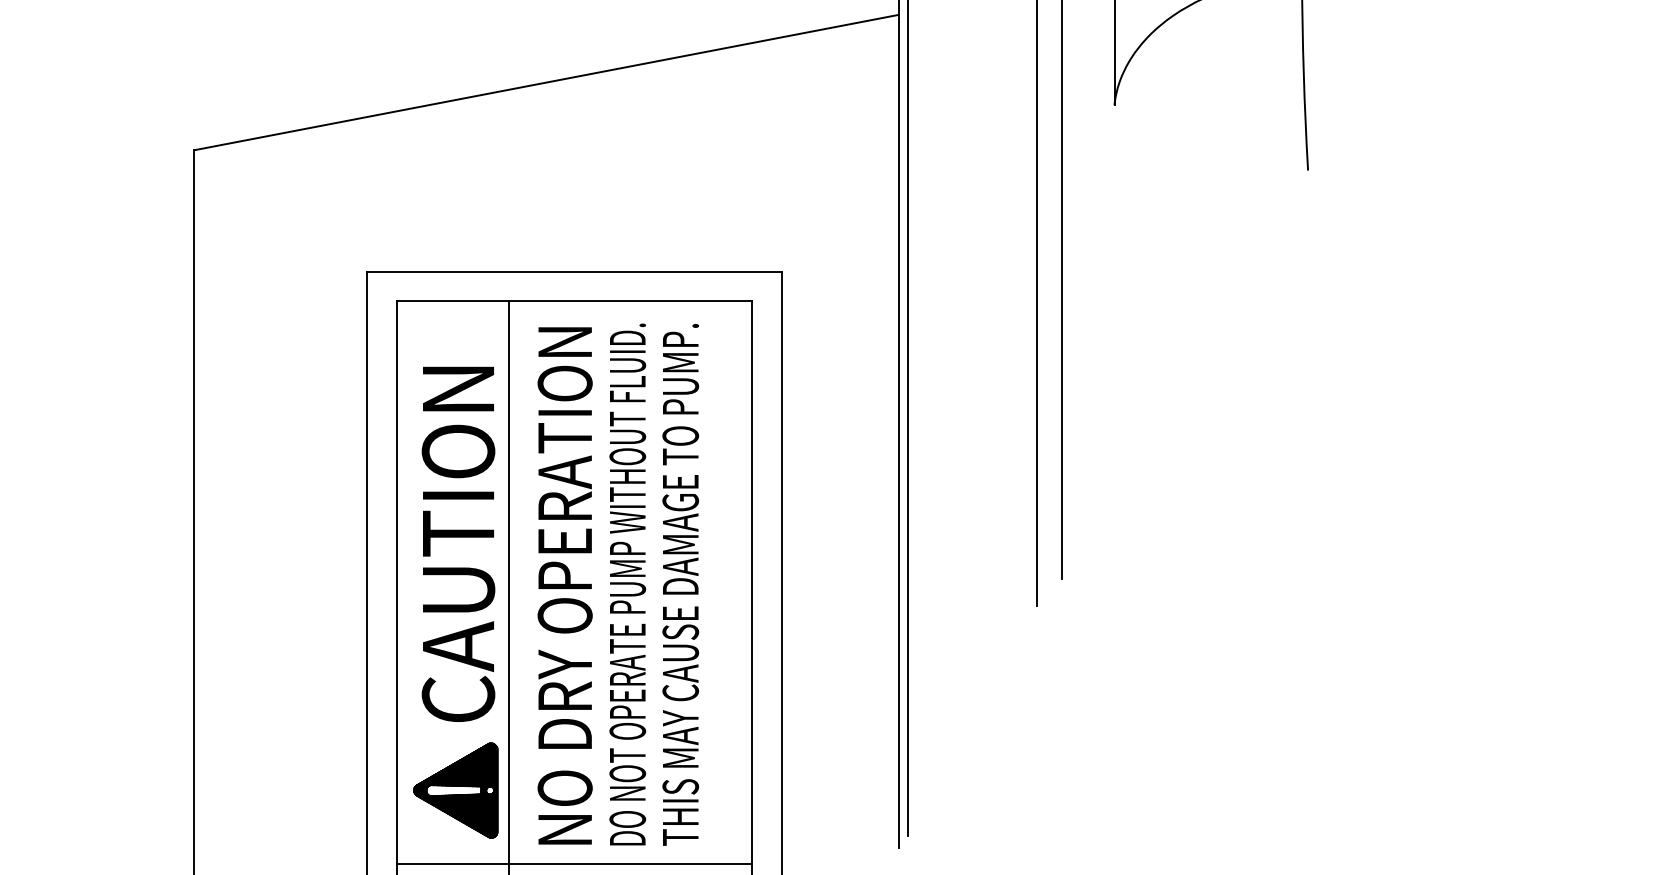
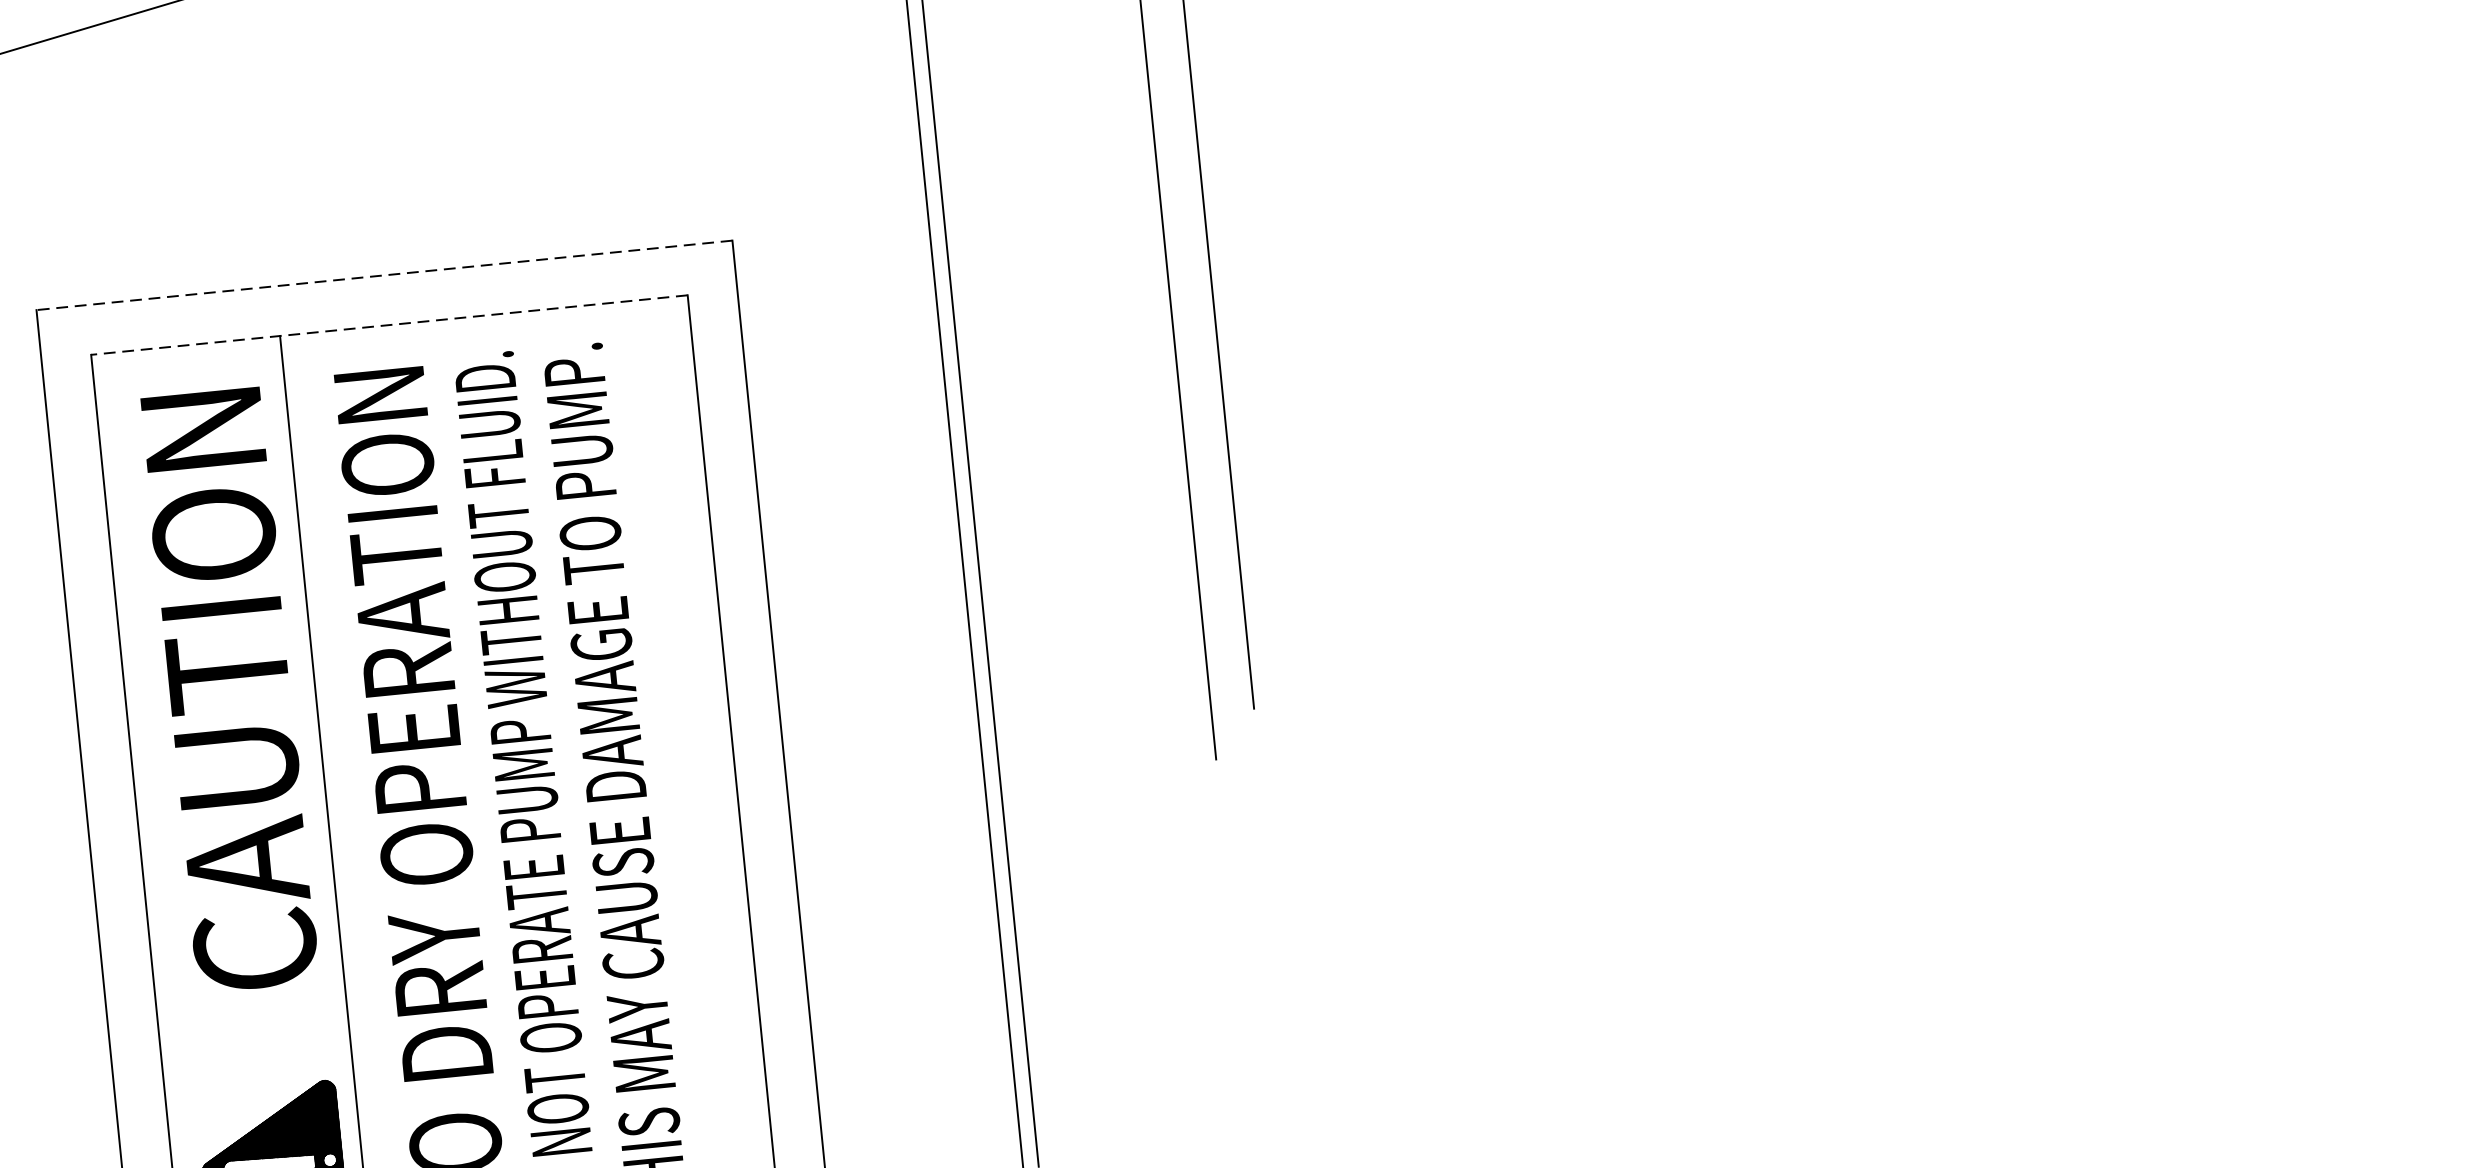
line: (573, 271) -> (383, 275), solid -> dashed
line: (574, 301) -> (389, 325), solid -> dashed
text: (458, 543) -> (229, 688), moved

